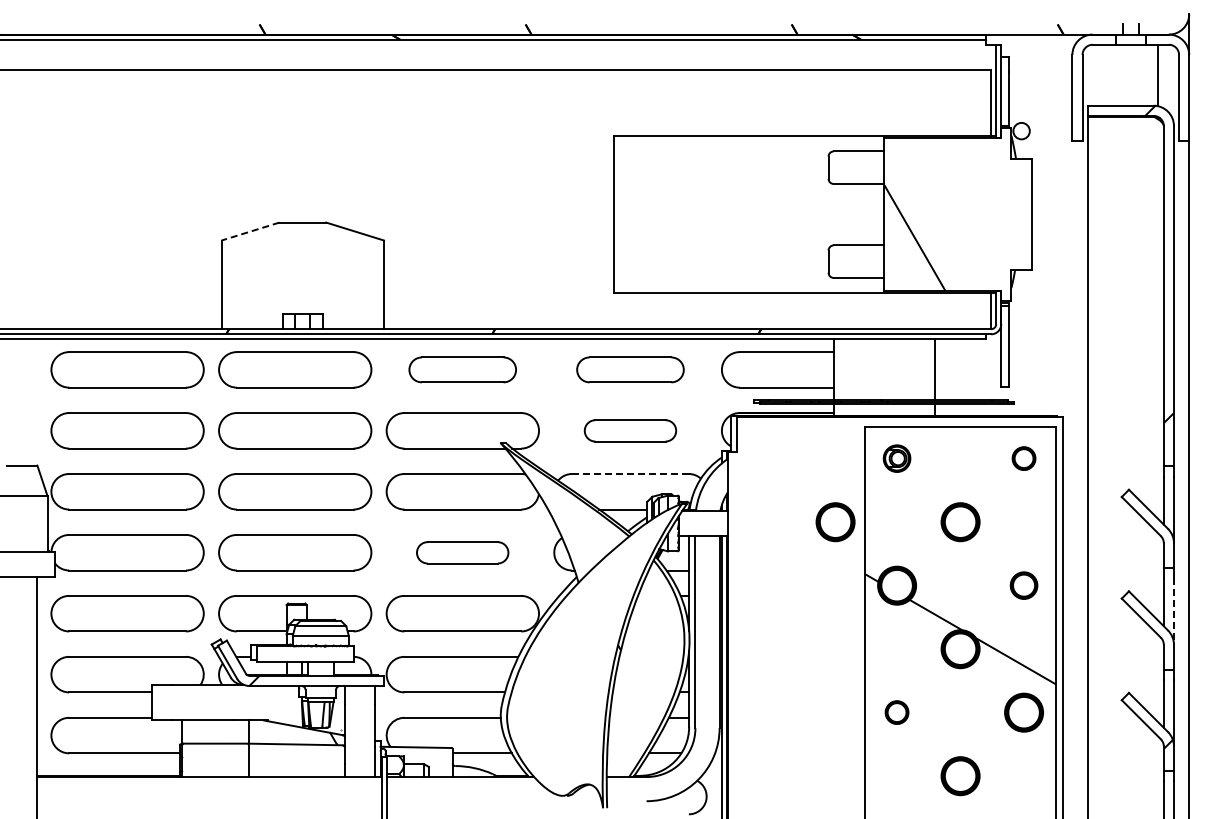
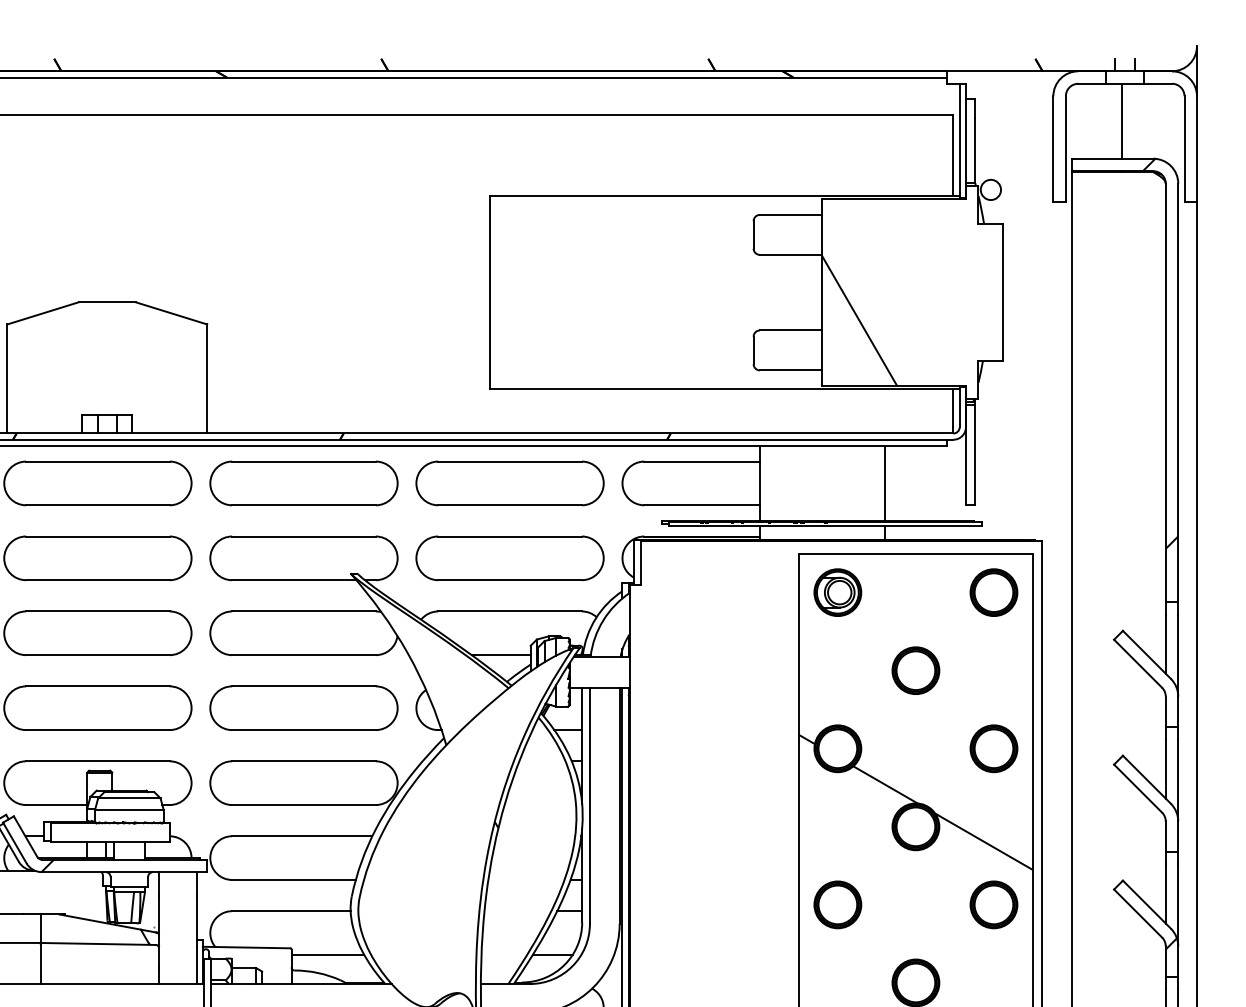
line: (1158, 74) -> (1122, 120), moved
line: (250, 231) -> (42, 313), dashed -> solid
part: (462, 369) -> (303, 482), size x1.43
part: (630, 369) -> (510, 482), size x1.43
part: (630, 430) -> (510, 557), size x1.67
part: (896, 458) -> (837, 592), size x1.43
part: (1023, 458) -> (993, 592), size x1.67
line: (630, 473) -> (510, 610), dashed -> solid
part: (835, 522) -> (762, 671), removed
part: (462, 552) -> (303, 707), size x1.67
part: (1023, 585) -> (993, 748), size x1.43
line: (1173, 611) -> (1177, 780), dashed -> solid
part: (896, 712) -> (837, 904), size x1.67

